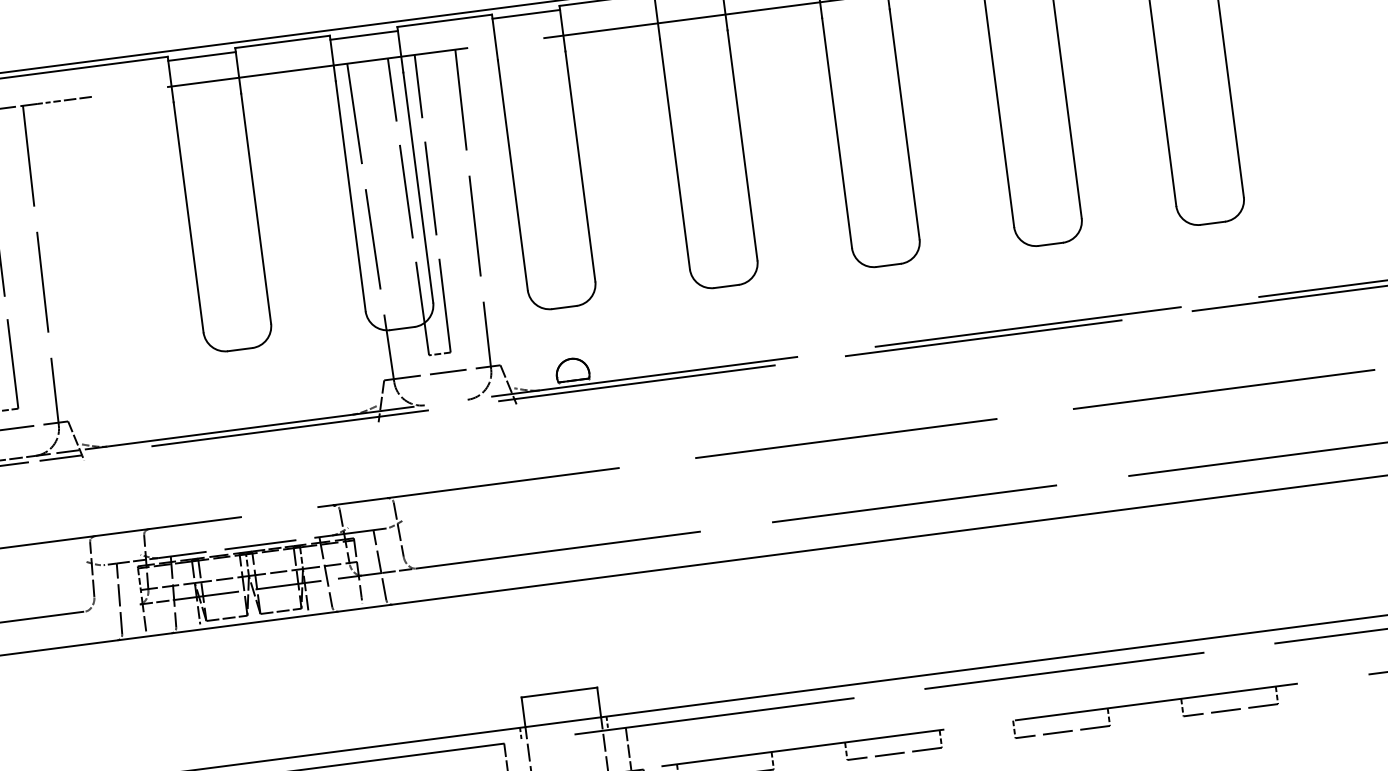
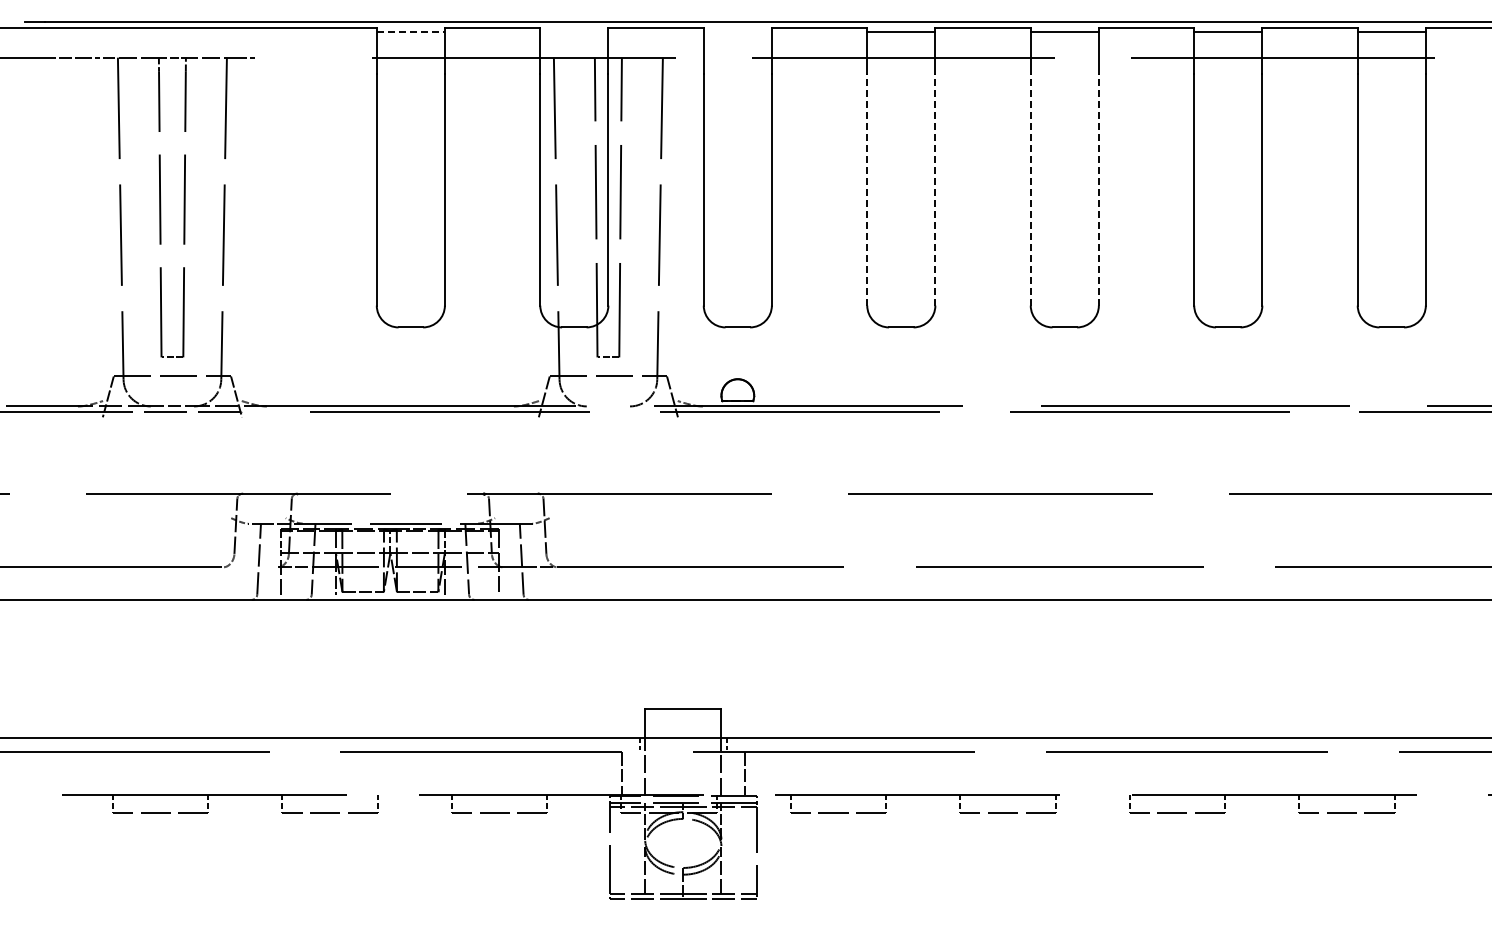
line: (525, 14) -> (737, 31), removed
line: (364, 35) -> (574, 31), removed
line: (202, 56) -> (411, 31), solid -> dashed
line: (72, 99) -> (276, 57), removed
line: (904, 124) -> (1098, 189), solid -> dashed
line: (836, 133) -> (1030, 189), solid -> dashed
line: (742, 145) -> (935, 189), solid -> dashed
line: (675, 154) -> (867, 189), solid -> dashed

